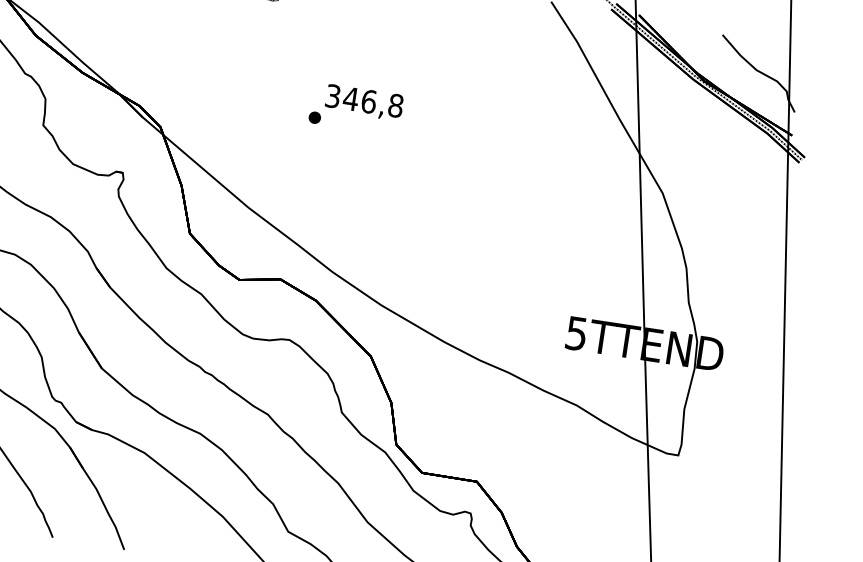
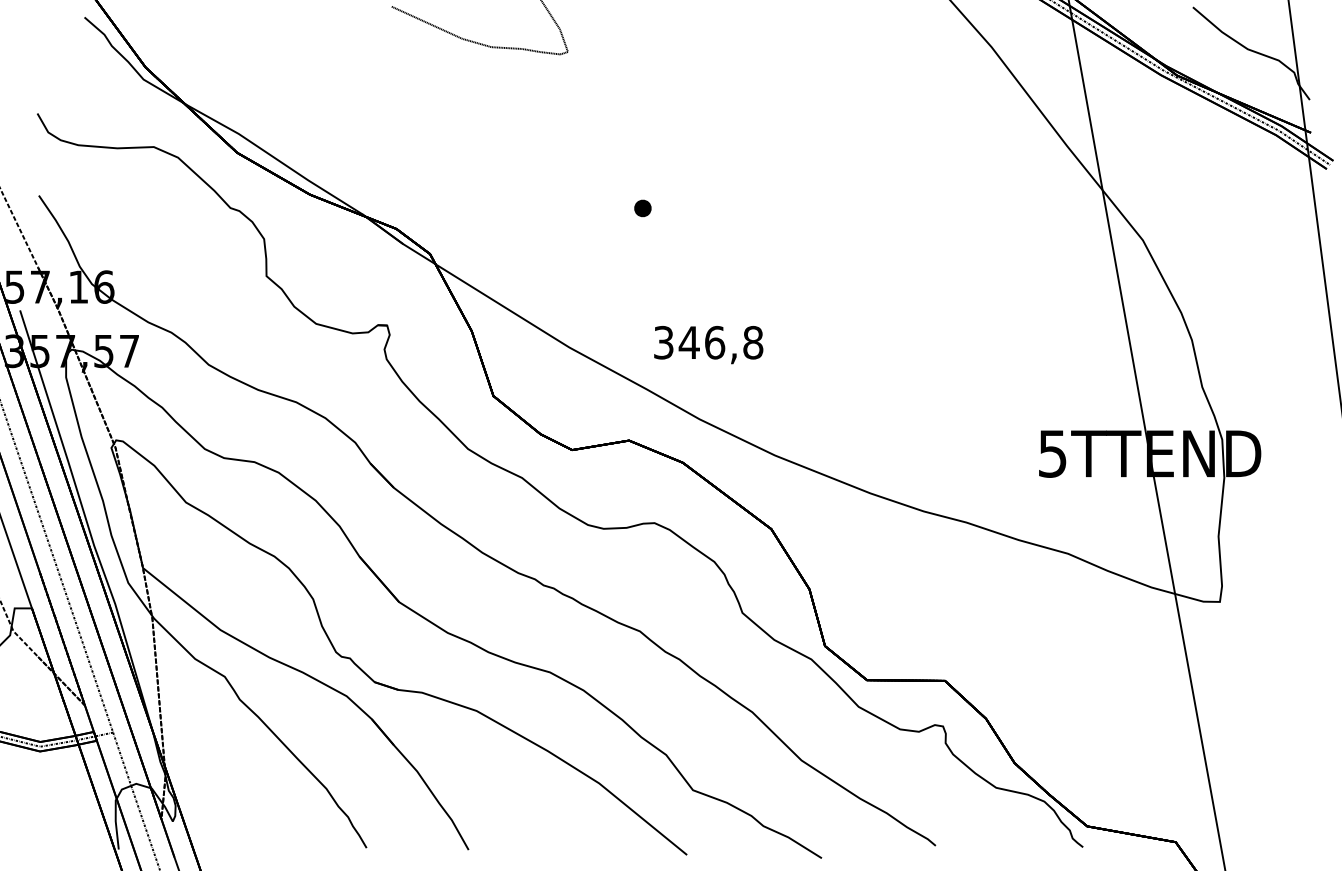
text: (364, 102) -> (708, 345), moved

